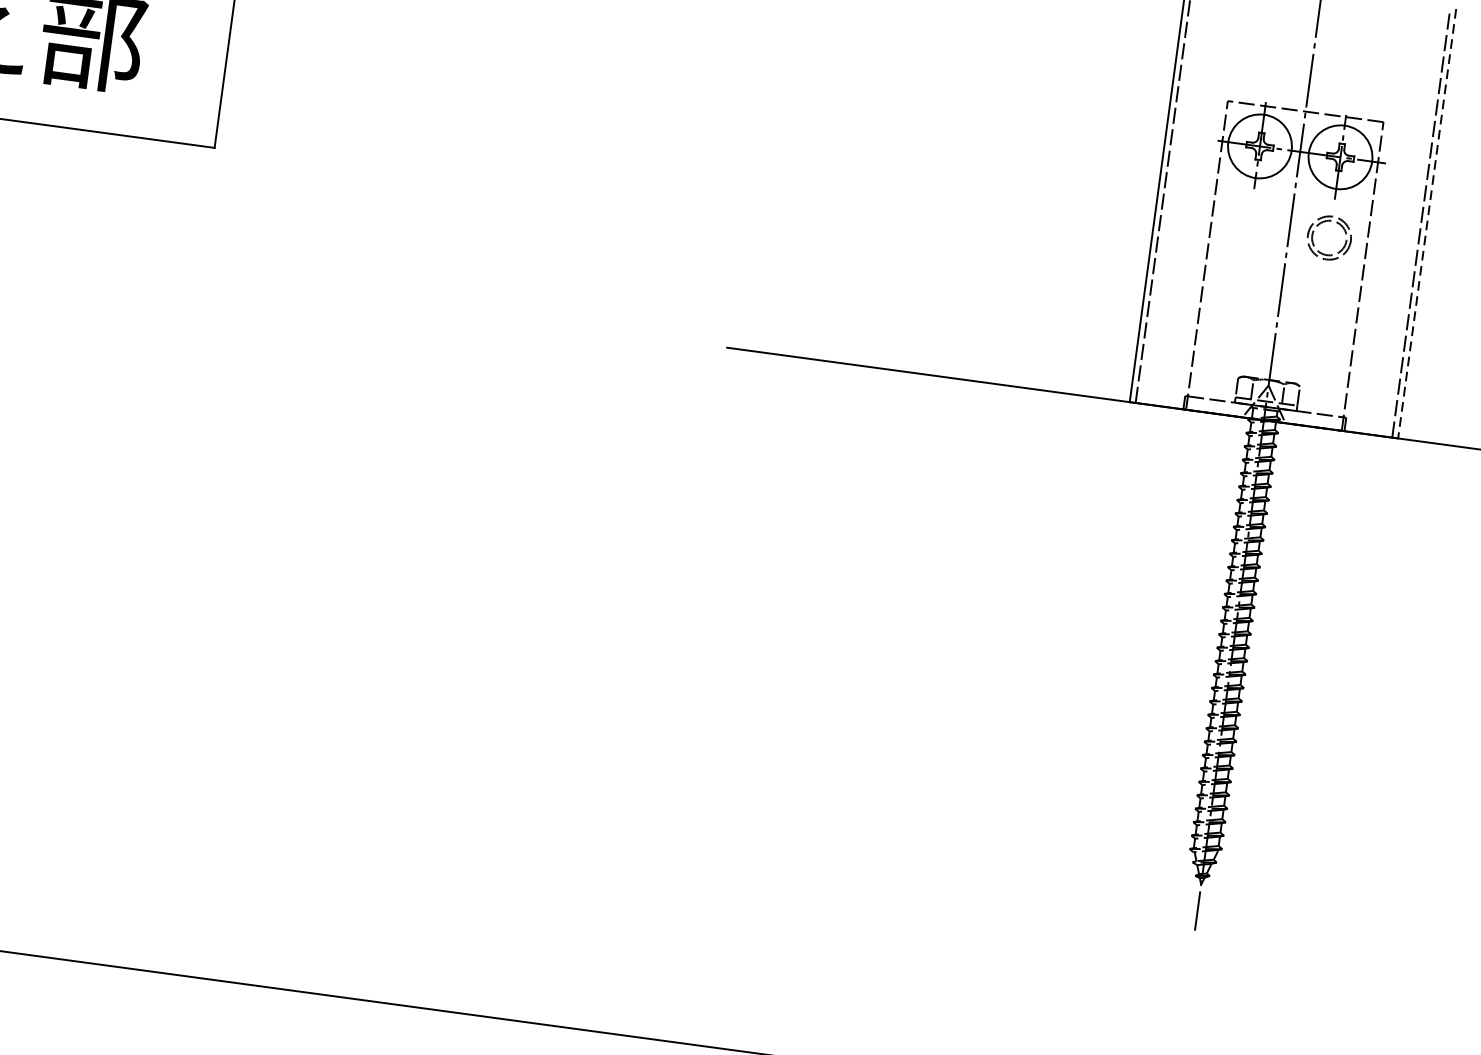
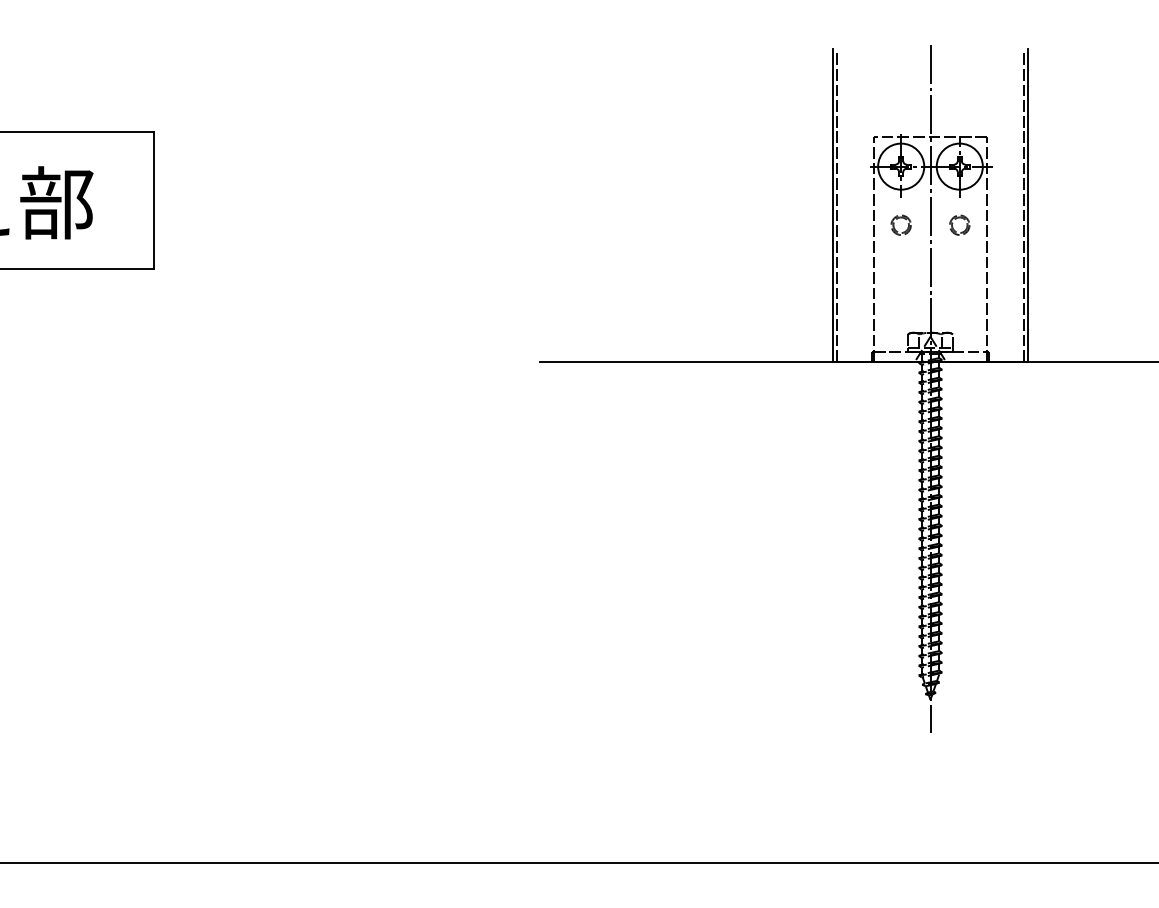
line: (1427, 224) -> (1028, 206), dashed -> solid
part: (1248, 225) -> (900, 224), added
part: (1329, 236) -> (959, 224), size x0.62

